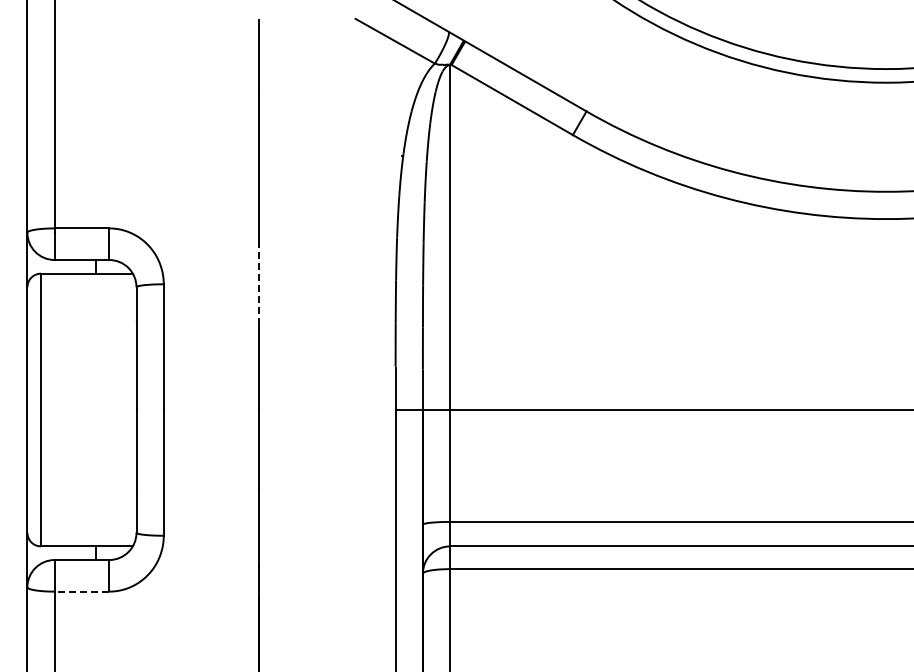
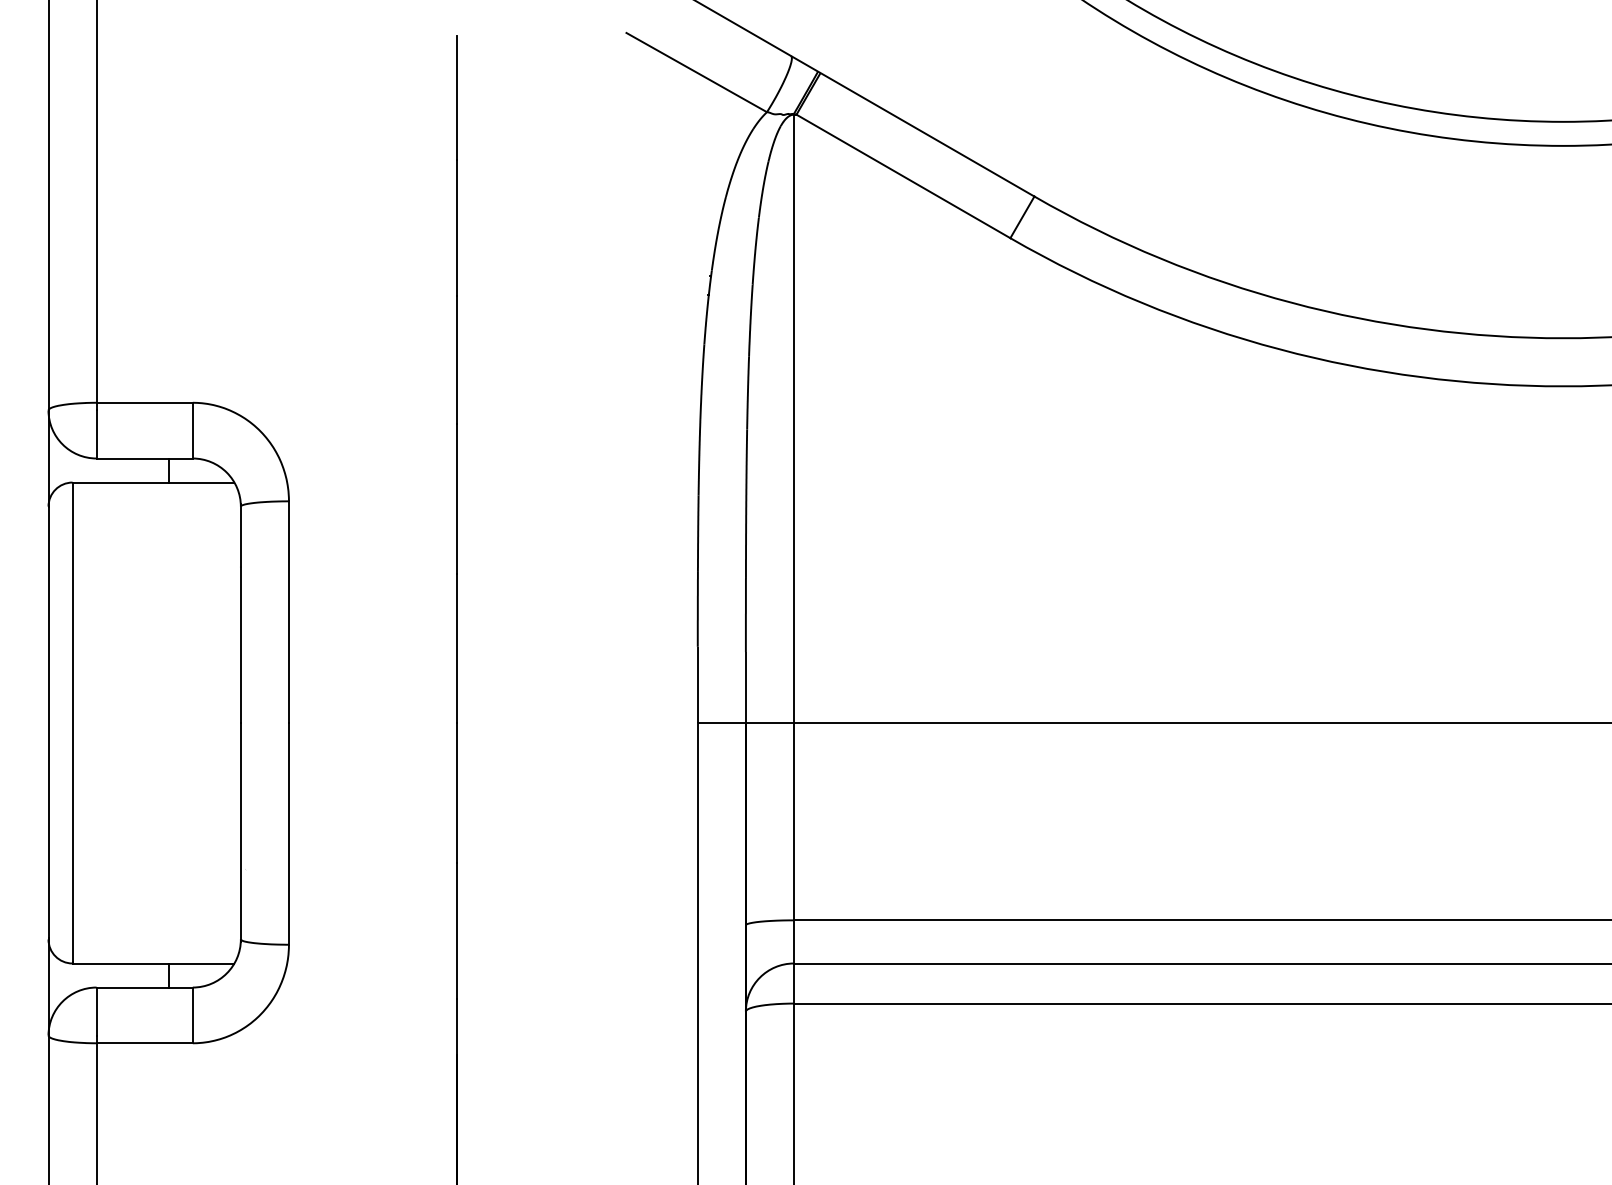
line: (259, 283) -> (457, 499), dashed -> solid
line: (81, 591) -> (143, 1043), dashed -> solid

